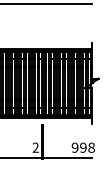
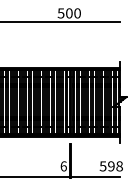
text: (35, 147) -> (63, 166), 2 -> 6
text: (74, 147) -> (102, 166), 998 -> 598

